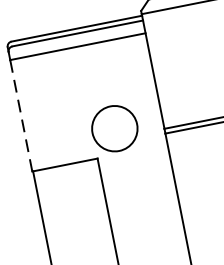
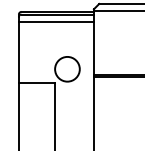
line: (20, 115) -> (18, 52), dashed -> solid

